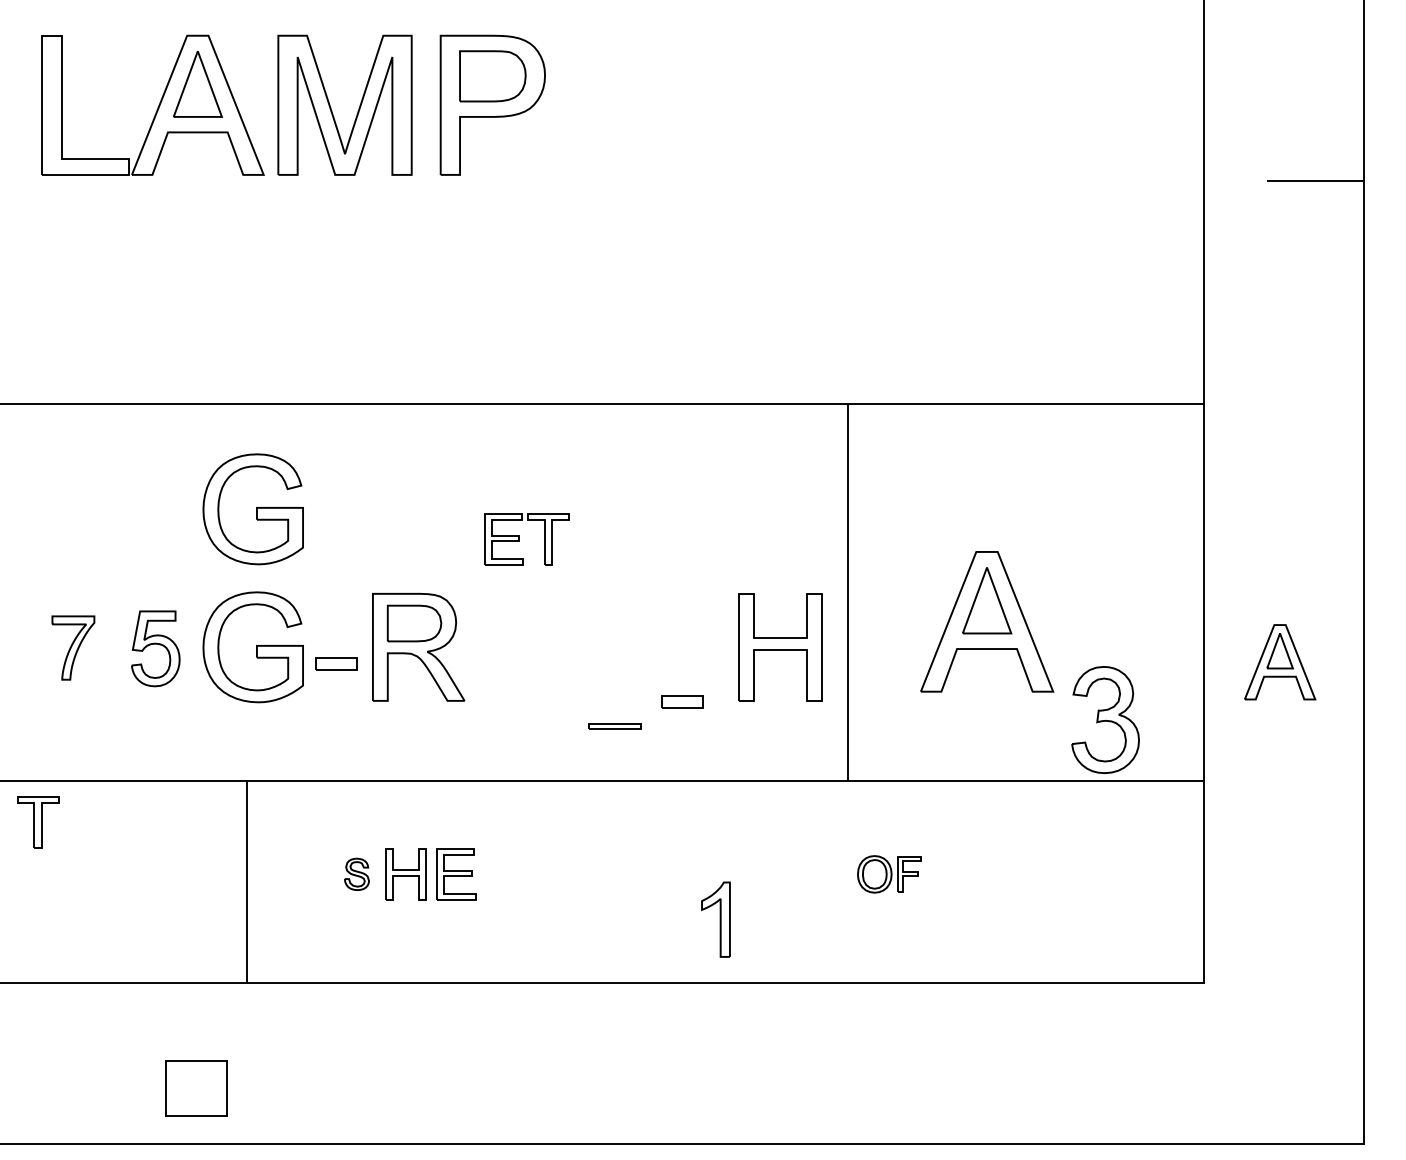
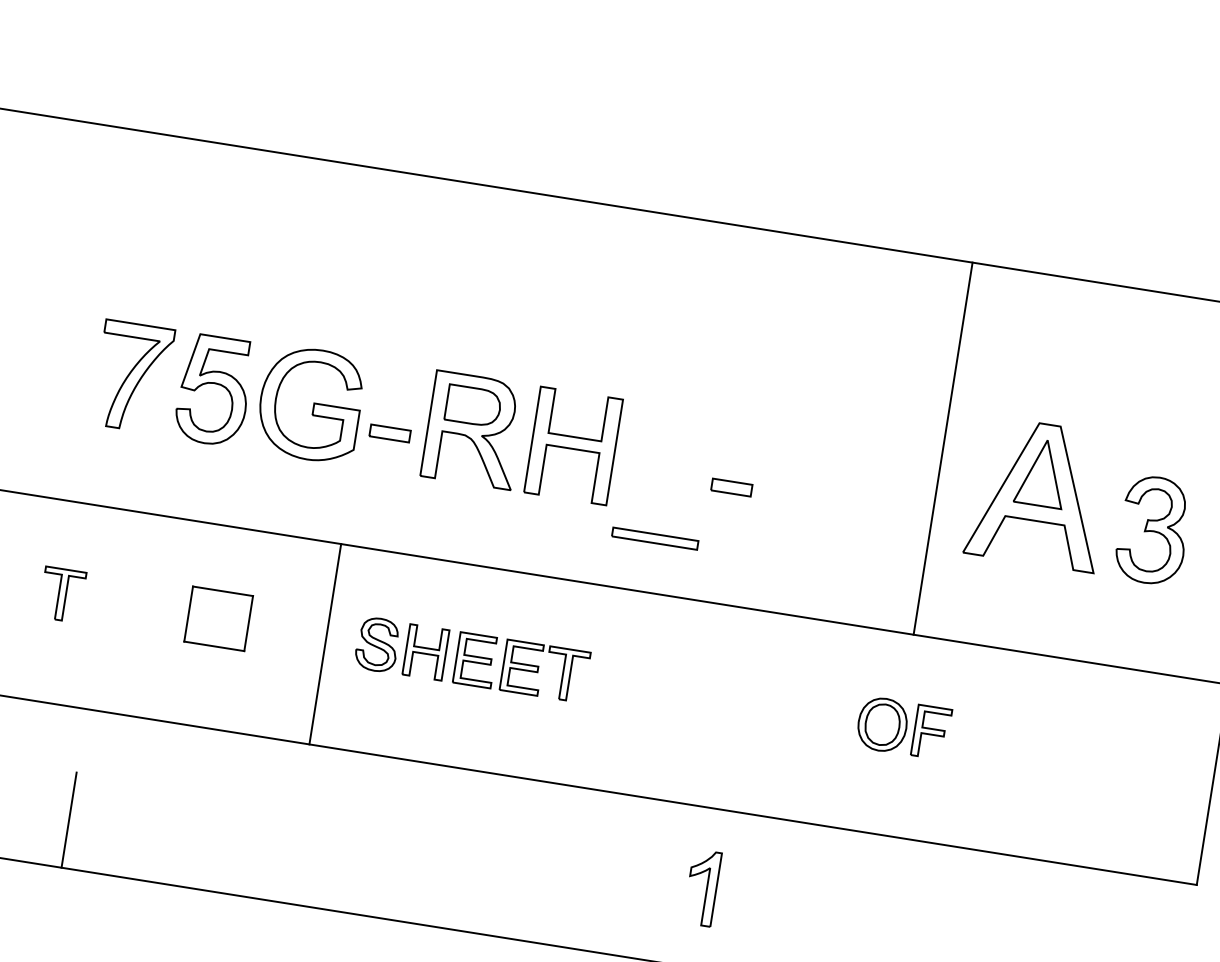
part: (252, 509) -> (331, 268), removed
part: (519, 539) -> (537, 670), moved
line: (848, 591) -> (943, 448), moved
part: (73, 647) -> (132, 376), size x1.67
part: (780, 647) -> (573, 446), moved
part: (155, 648) -> (213, 390), size x1.43
part: (682, 701) -> (731, 487), moved
part: (1105, 719) -> (1153, 529), moved
part: (614, 726) -> (654, 539), size x1.67
part: (38, 822) -> (62, 595), moved
part: (356, 874) -> (376, 644), size x1.67
part: (889, 874) -> (903, 728), size x1.43
line: (247, 881) -> (325, 643), moved
part: (715, 919) -> (701, 887), moved
part: (196, 1088) -> (219, 618), moved
line: (79, 1095) -> (68, 819), added

